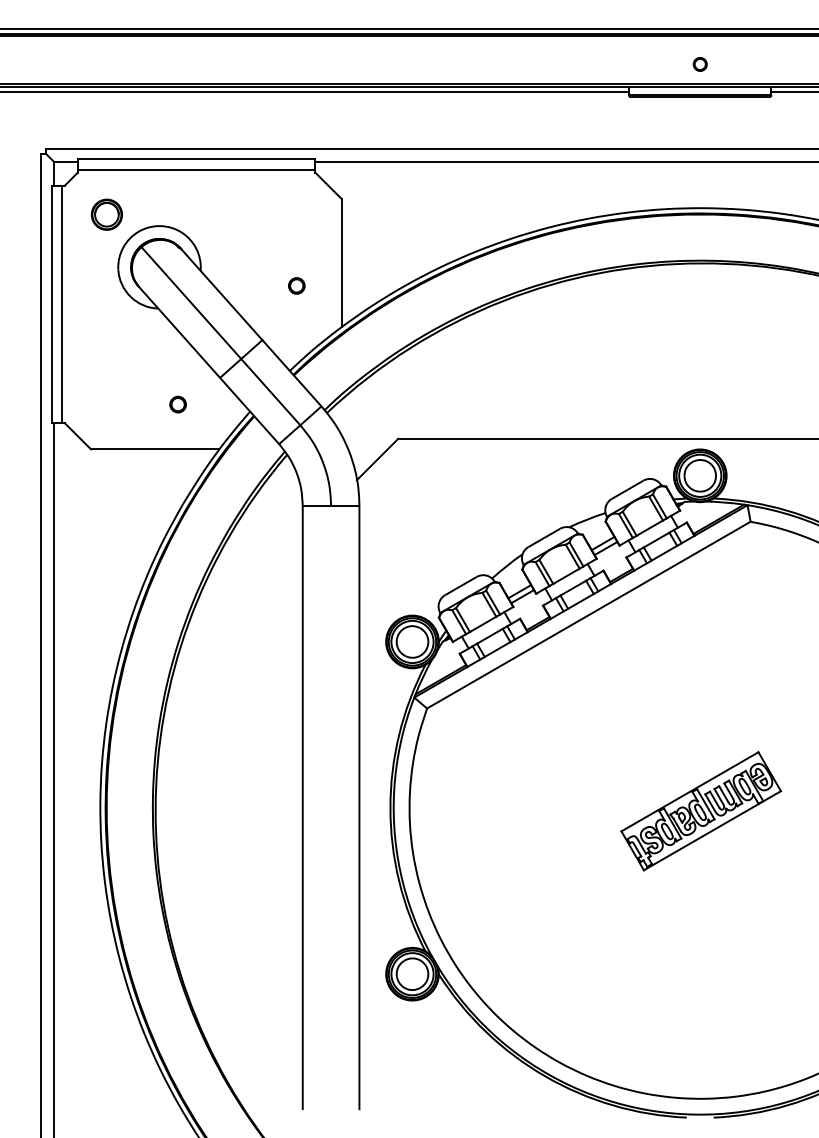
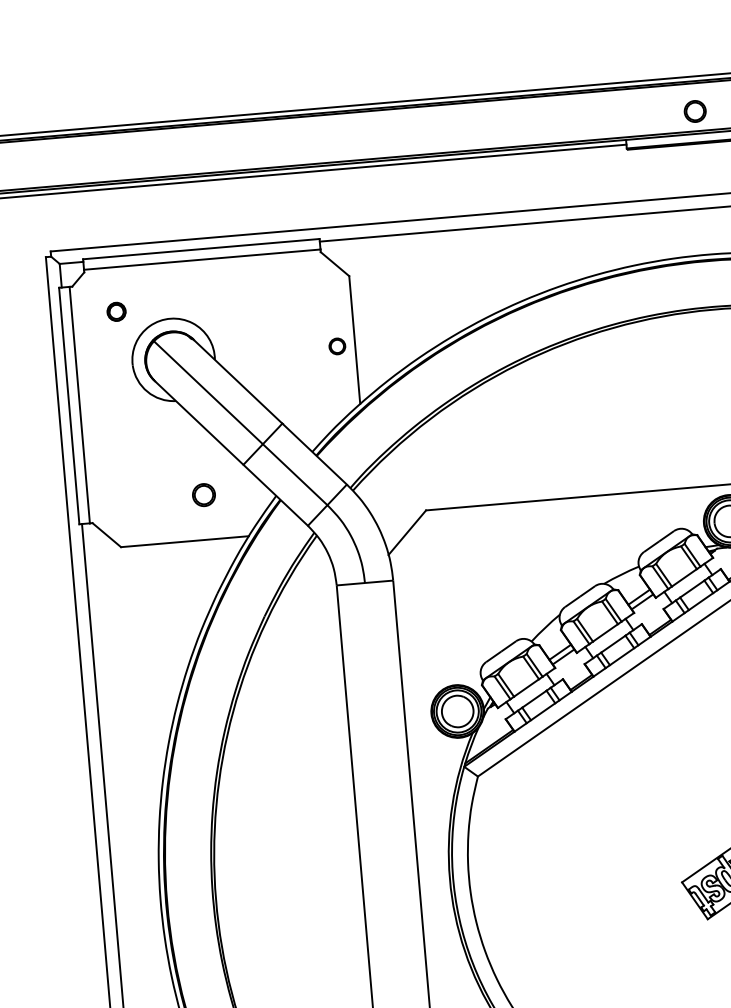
circle: (699, 64) -> (694, 111), size x1.6
part: (106, 214) -> (116, 311), size x0.6
circle: (296, 285) -> (337, 346), moved
part: (177, 404) -> (203, 494), size x1.4

